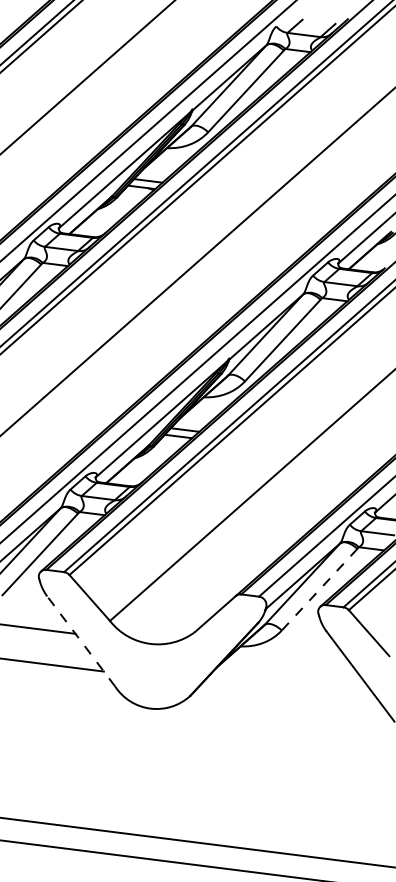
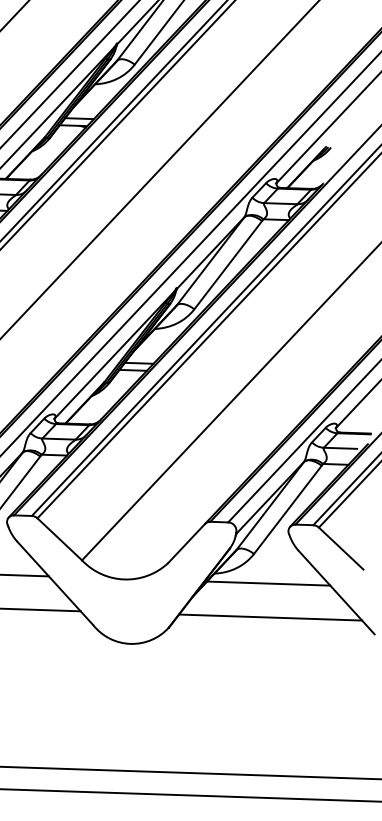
line: (319, 589) -> (287, 509), dashed -> solid
line: (80, 641) -> (54, 583), dashed -> solid
line: (293, 661) -> (268, 583), added
line: (292, 694) -> (270, 616), added

